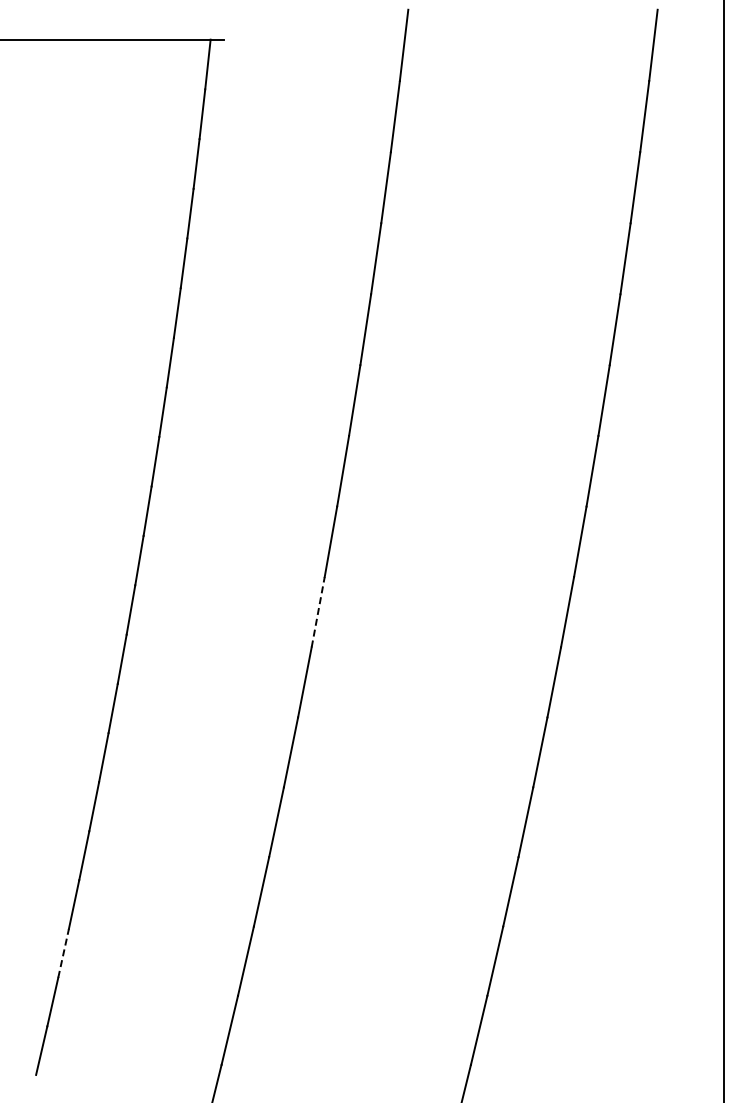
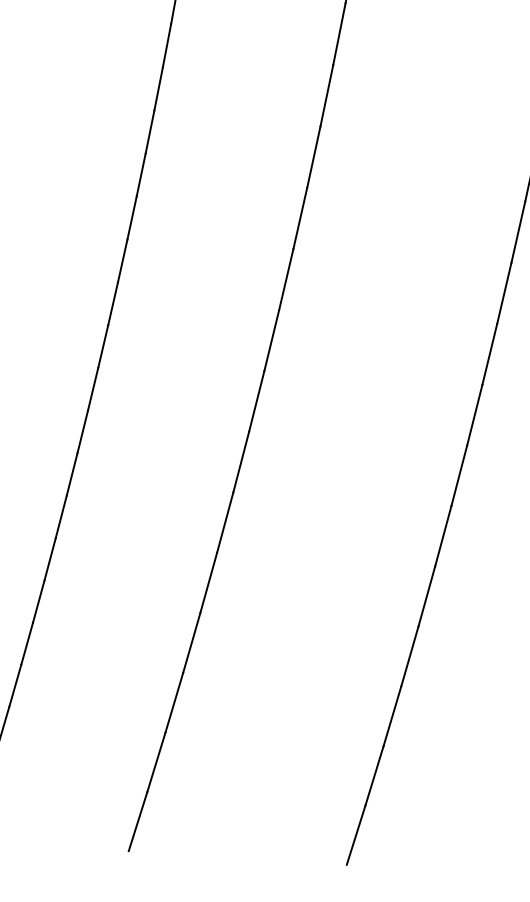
line: (318, 612) -> (256, 401), dashed -> solid
line: (63, 953) -> (15, 685), dashed -> solid

